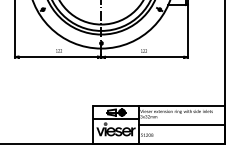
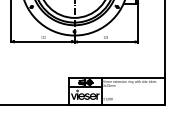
line: (181, 124) -> (133, 91), removed

